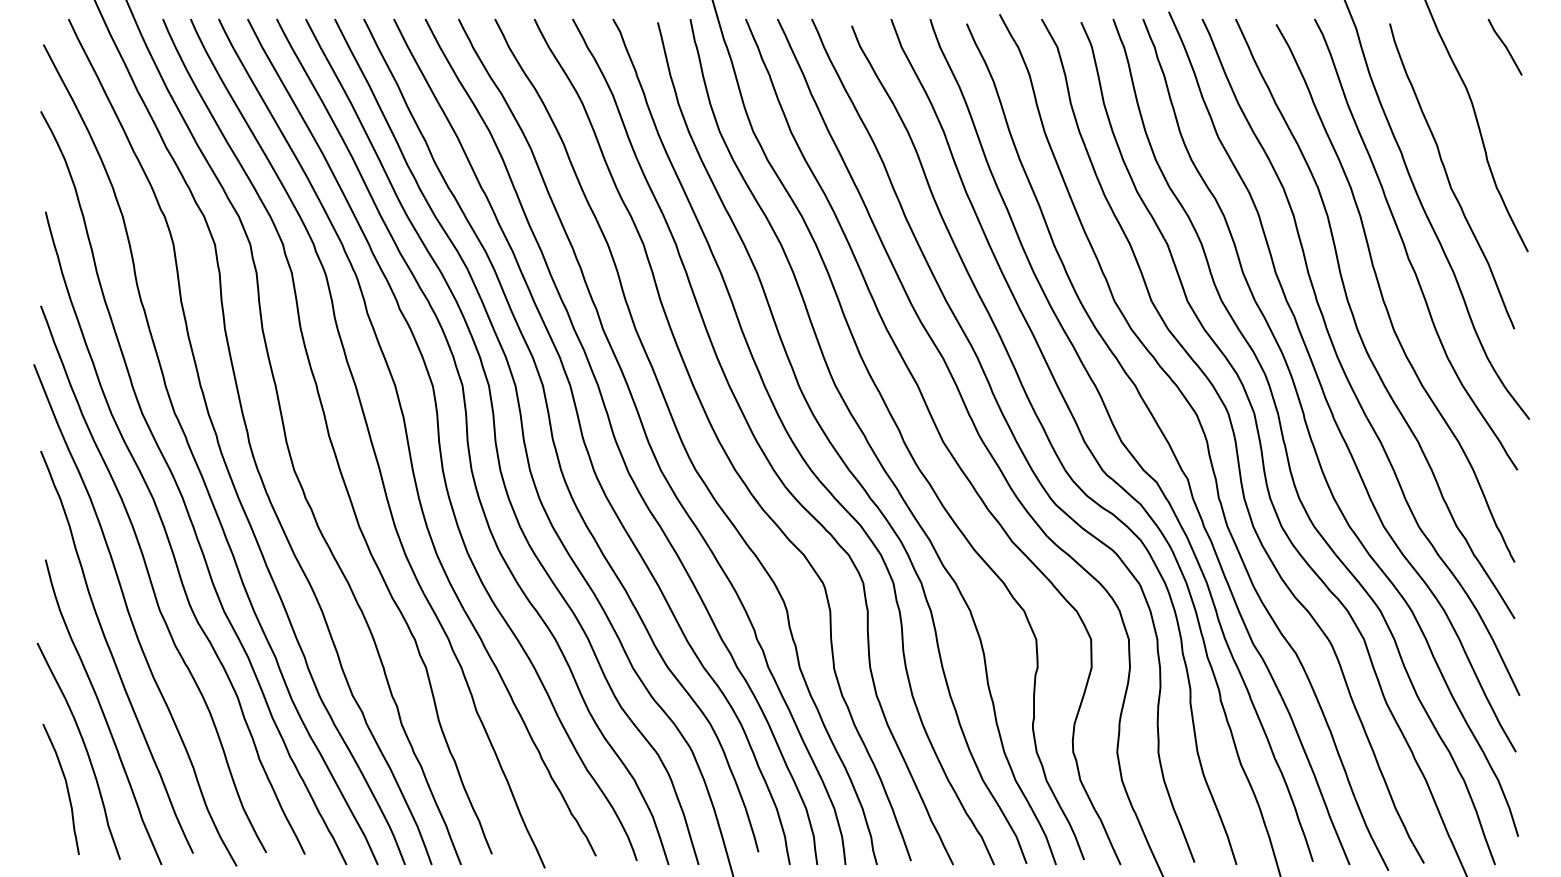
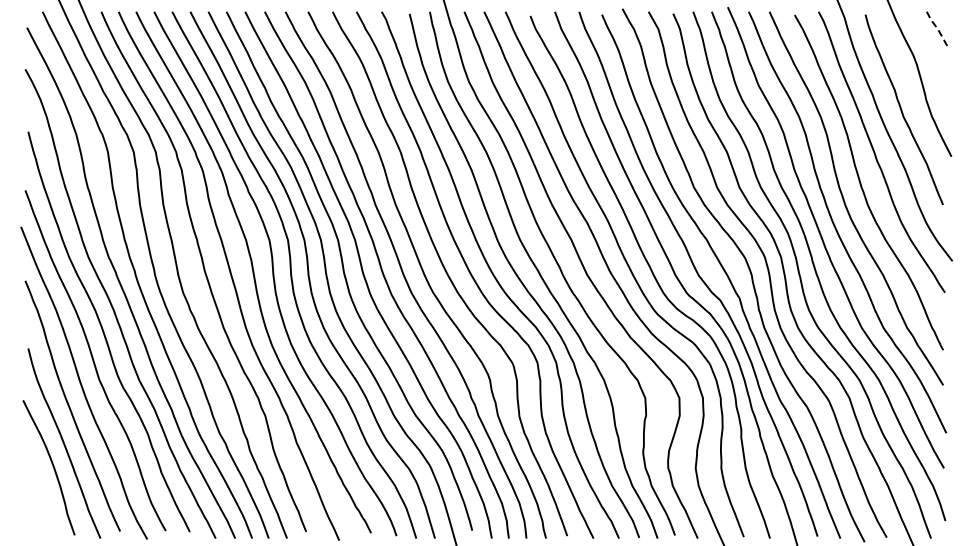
line: (1505, 47) -> (937, 29), solid -> dashed
curve: (65, 786) -> (40, 489), removed

